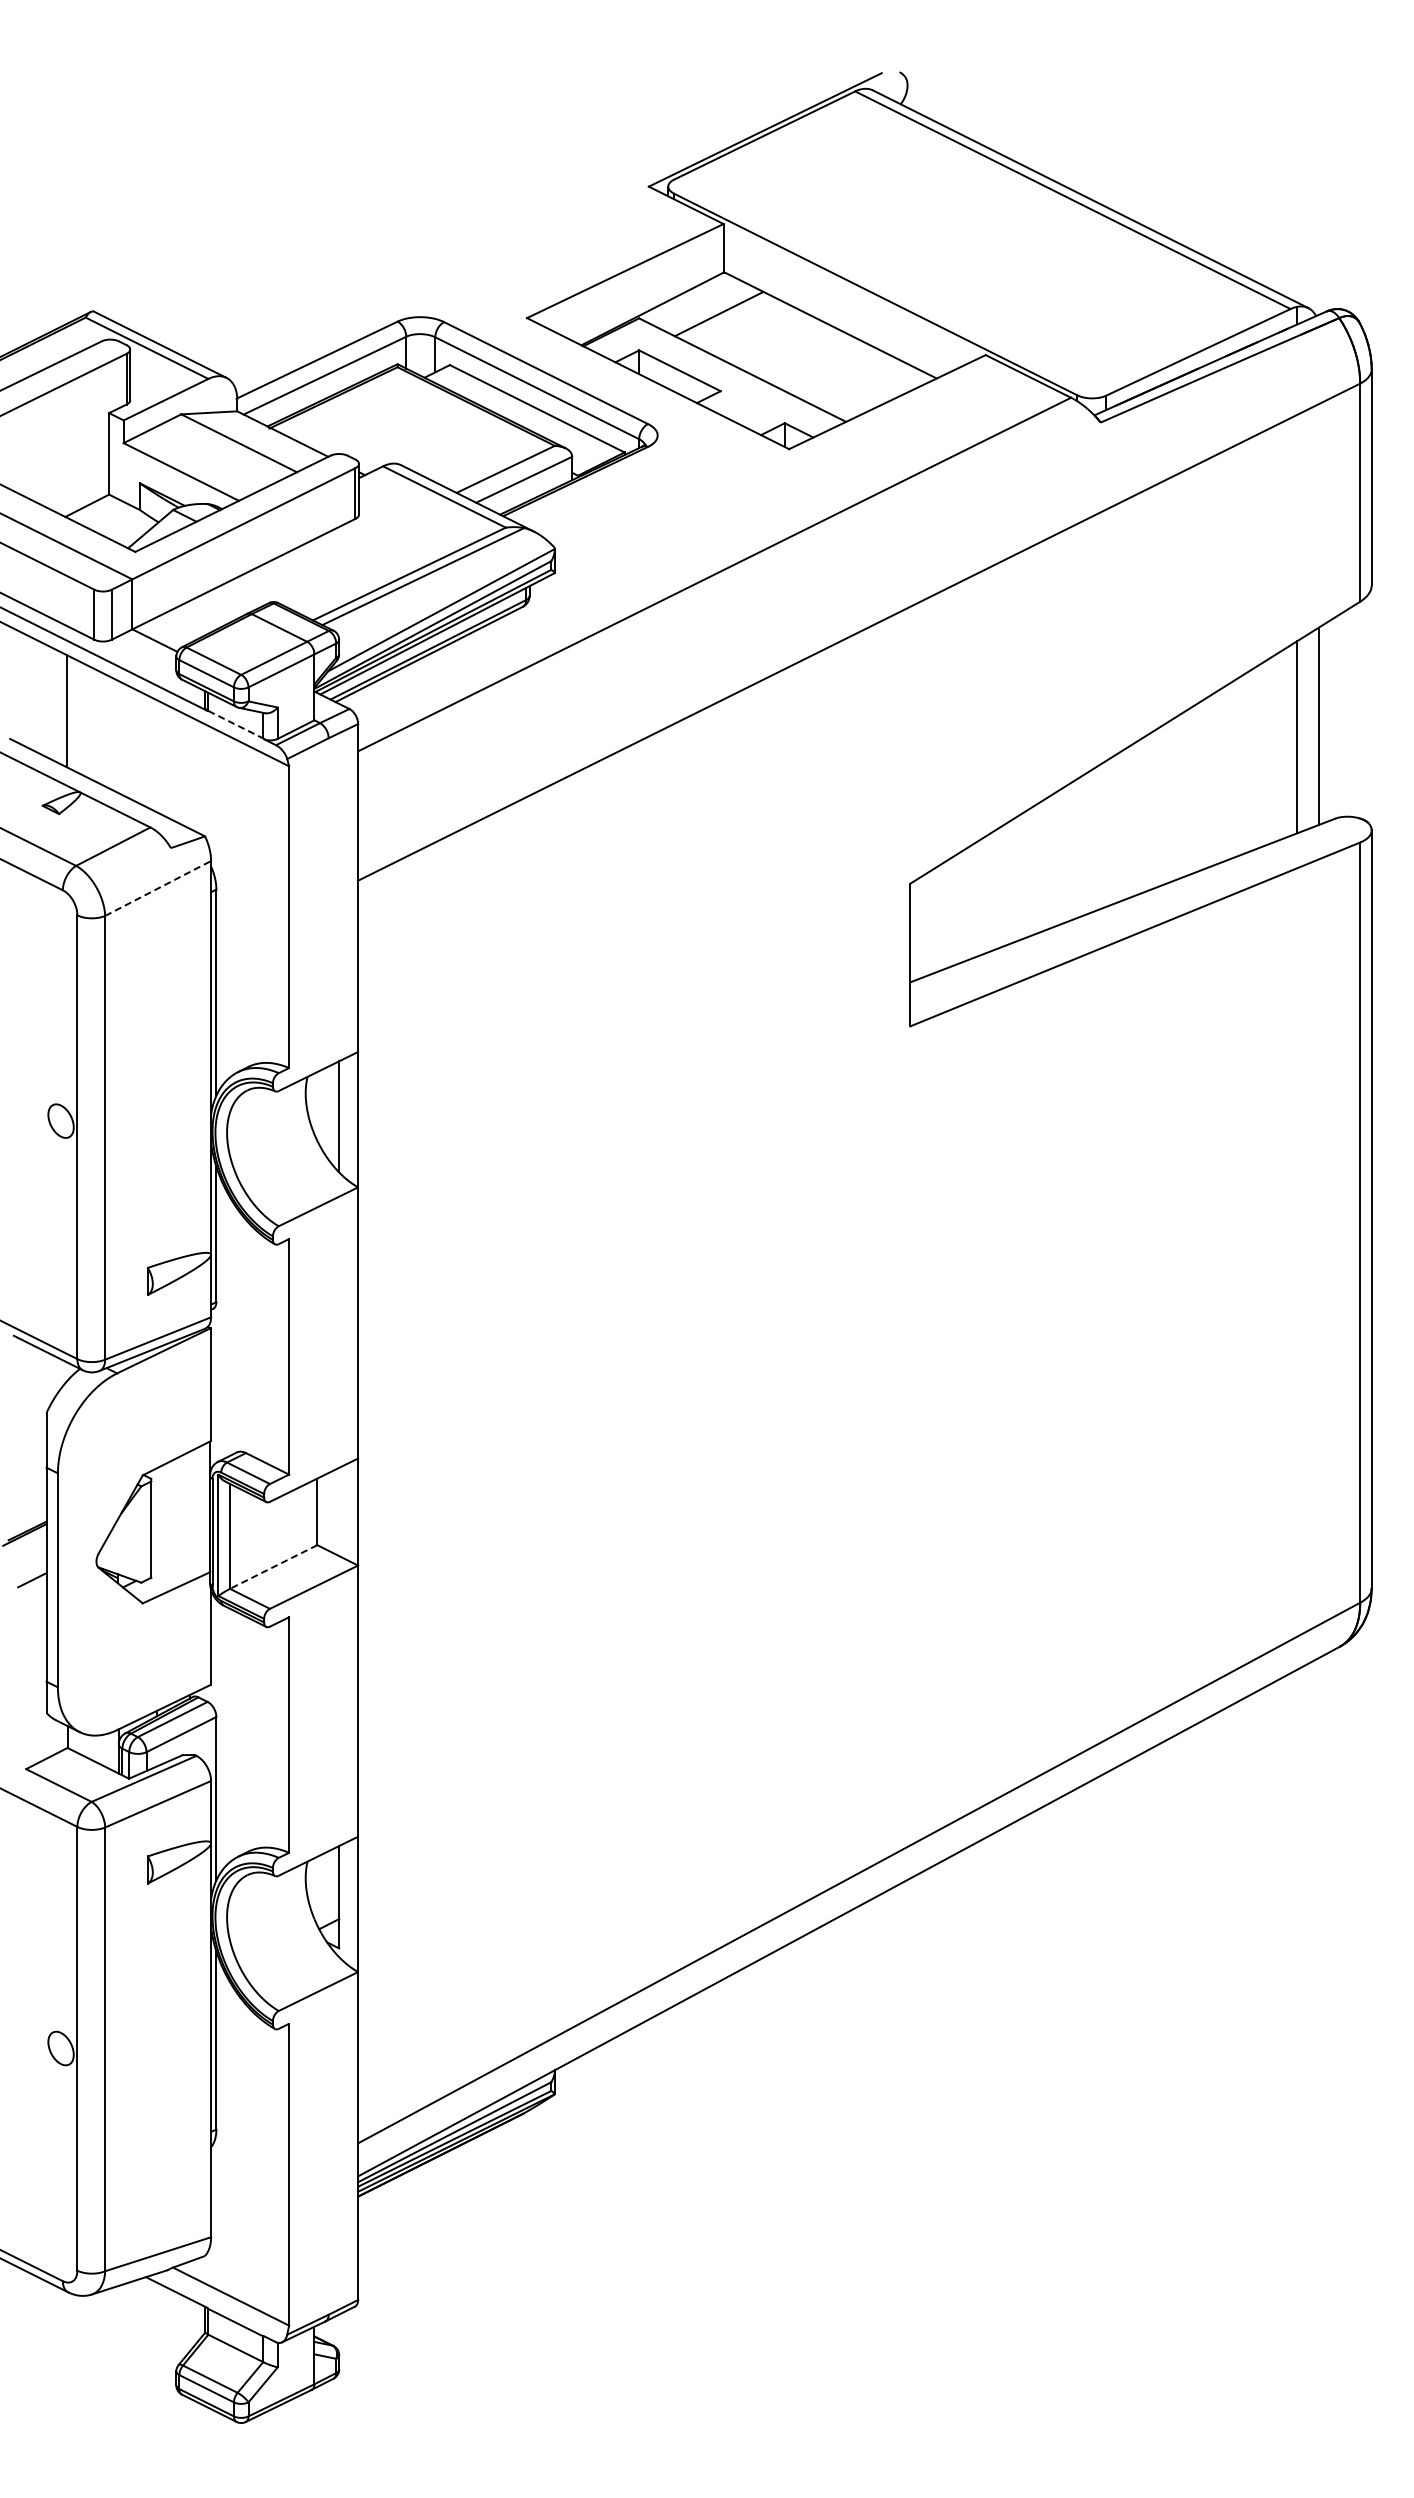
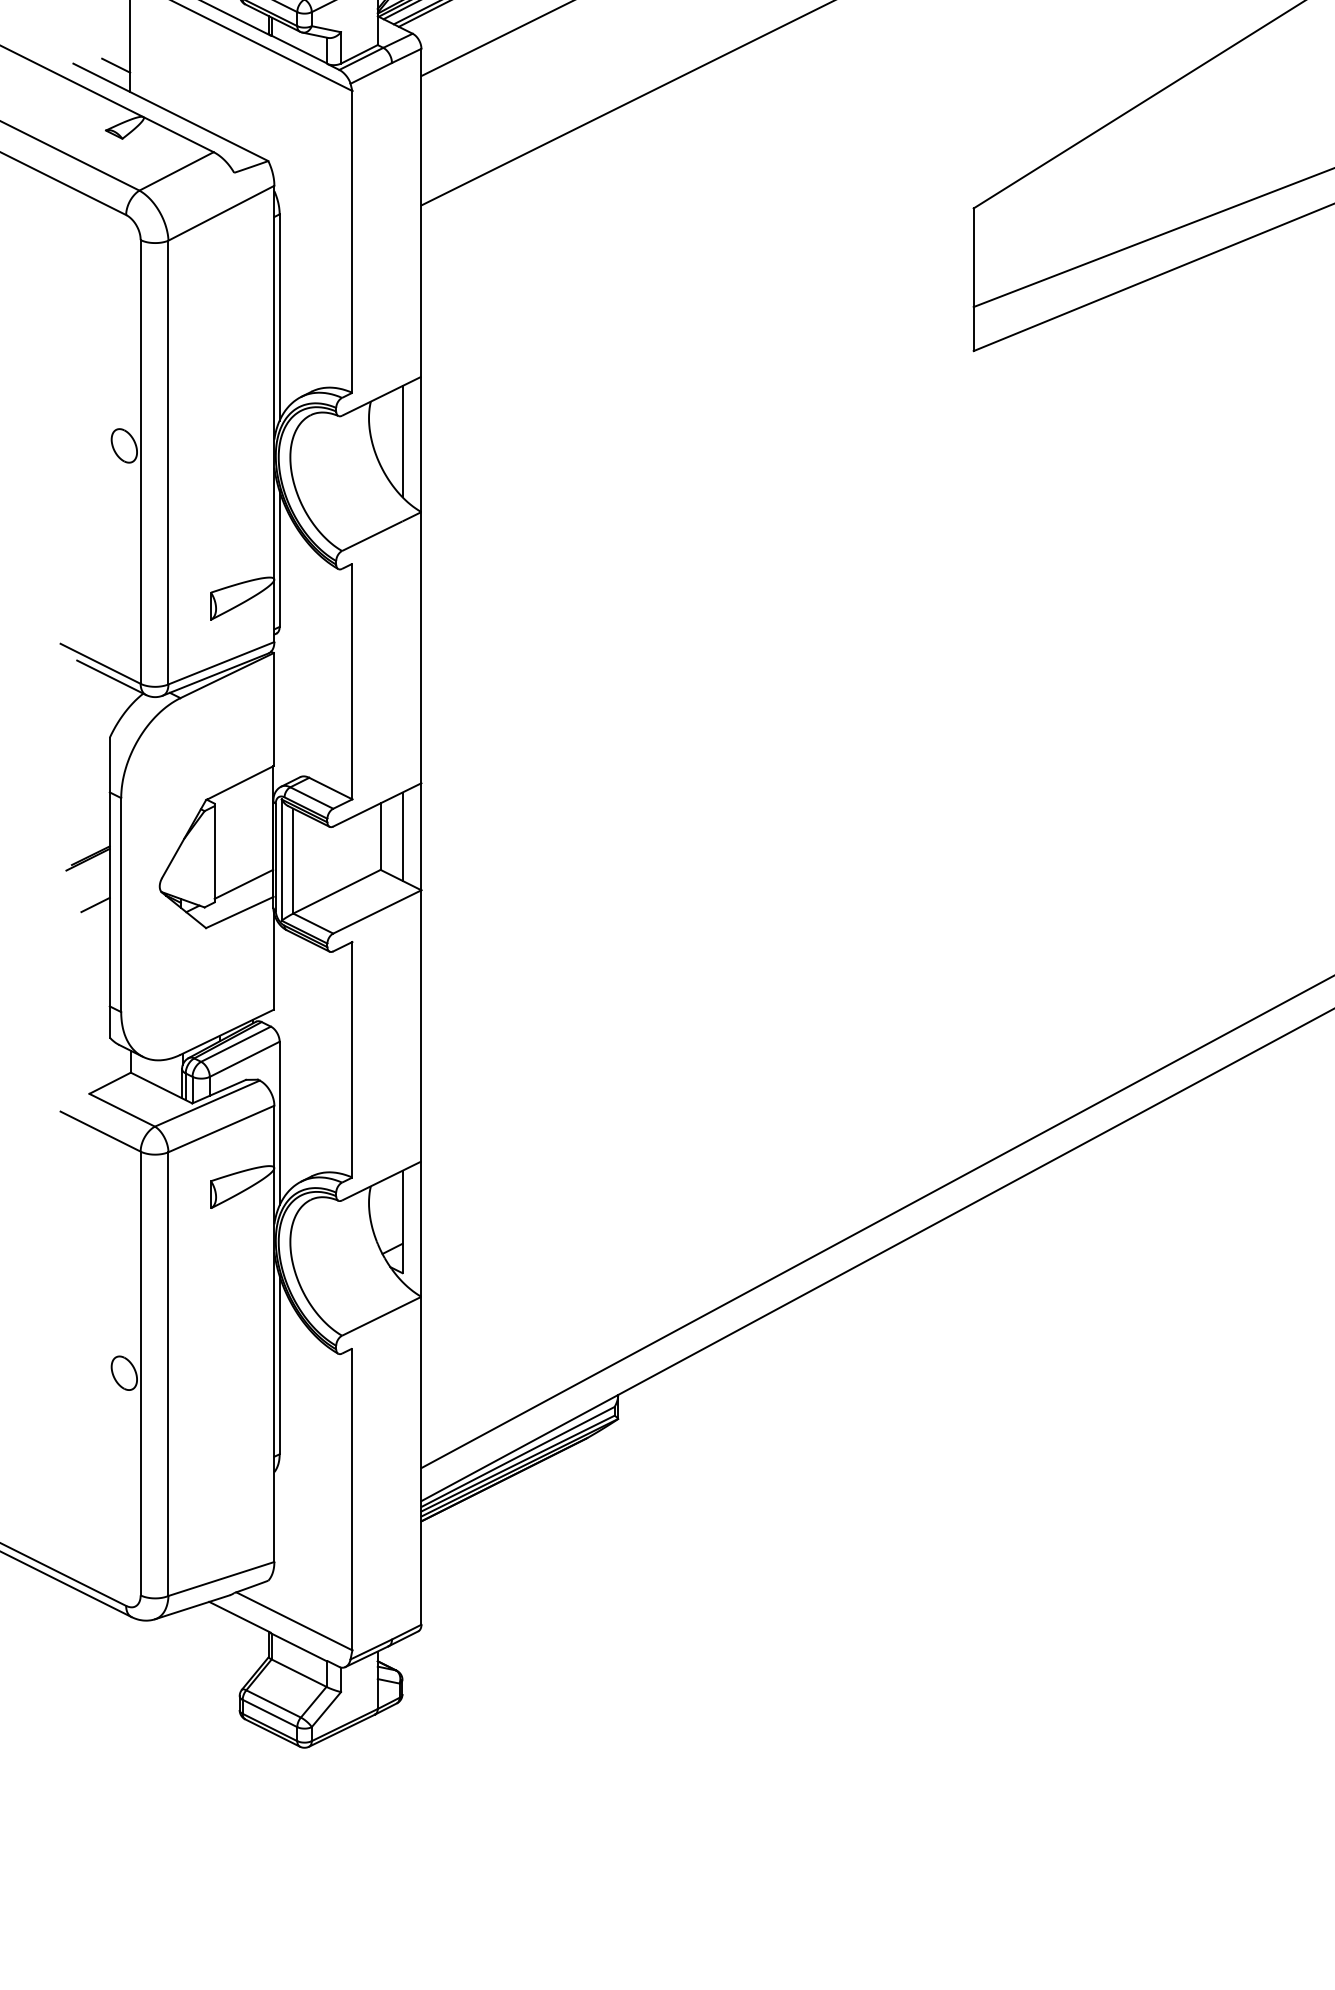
line: (235, 724) -> (298, 49), dashed -> solid
line: (52, 740) -> (115, 65), added
line: (158, 888) -> (221, 213), dashed -> solid
line: (339, 1511) -> (402, 836), added
line: (180, 1559) -> (243, 884), added
line: (273, 1567) -> (336, 892), dashed -> solid

